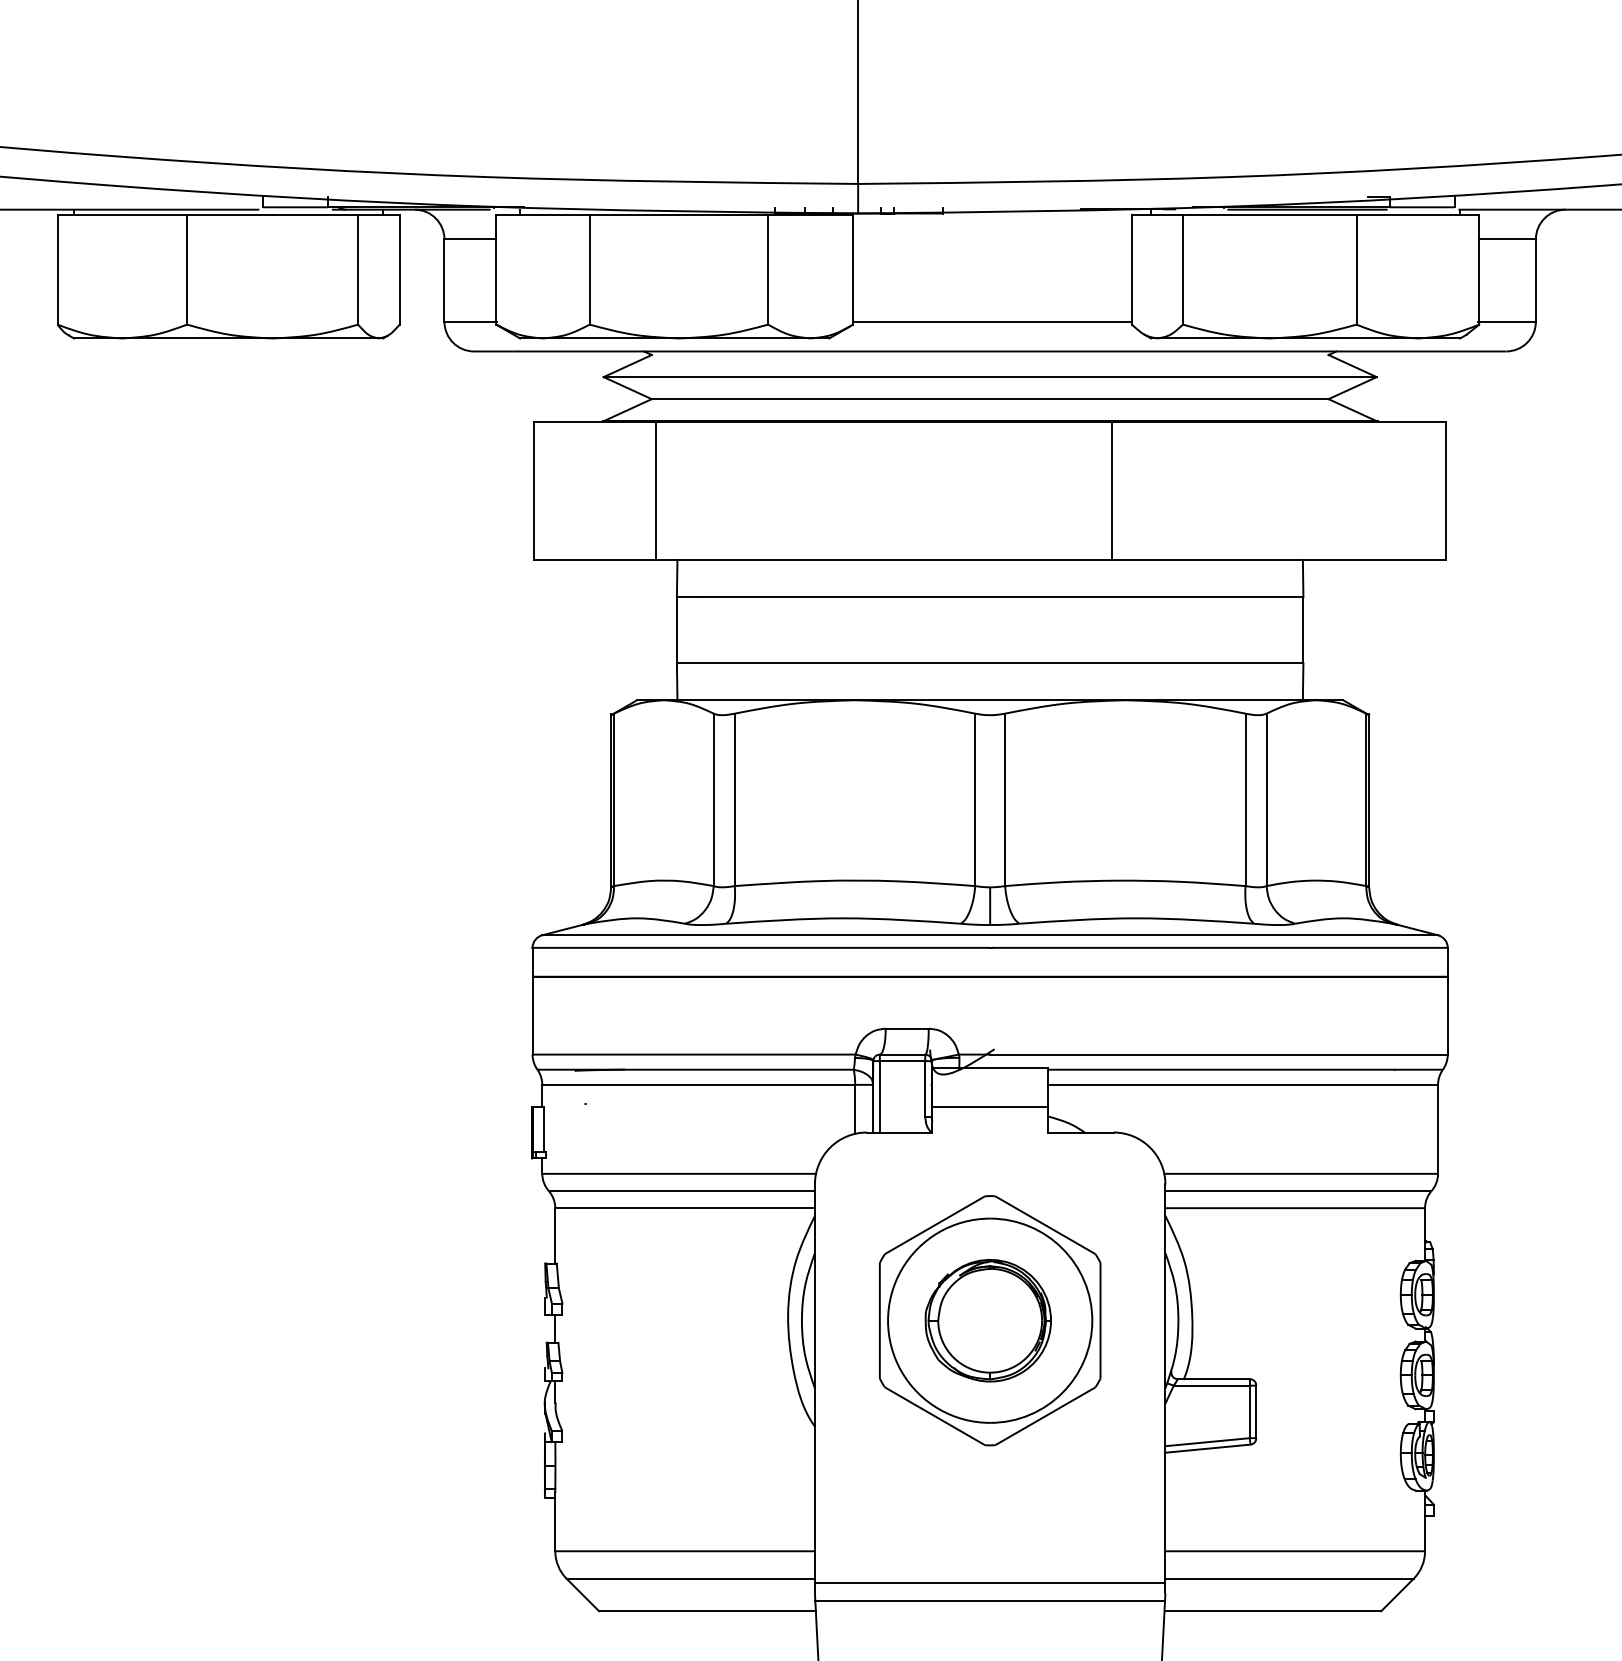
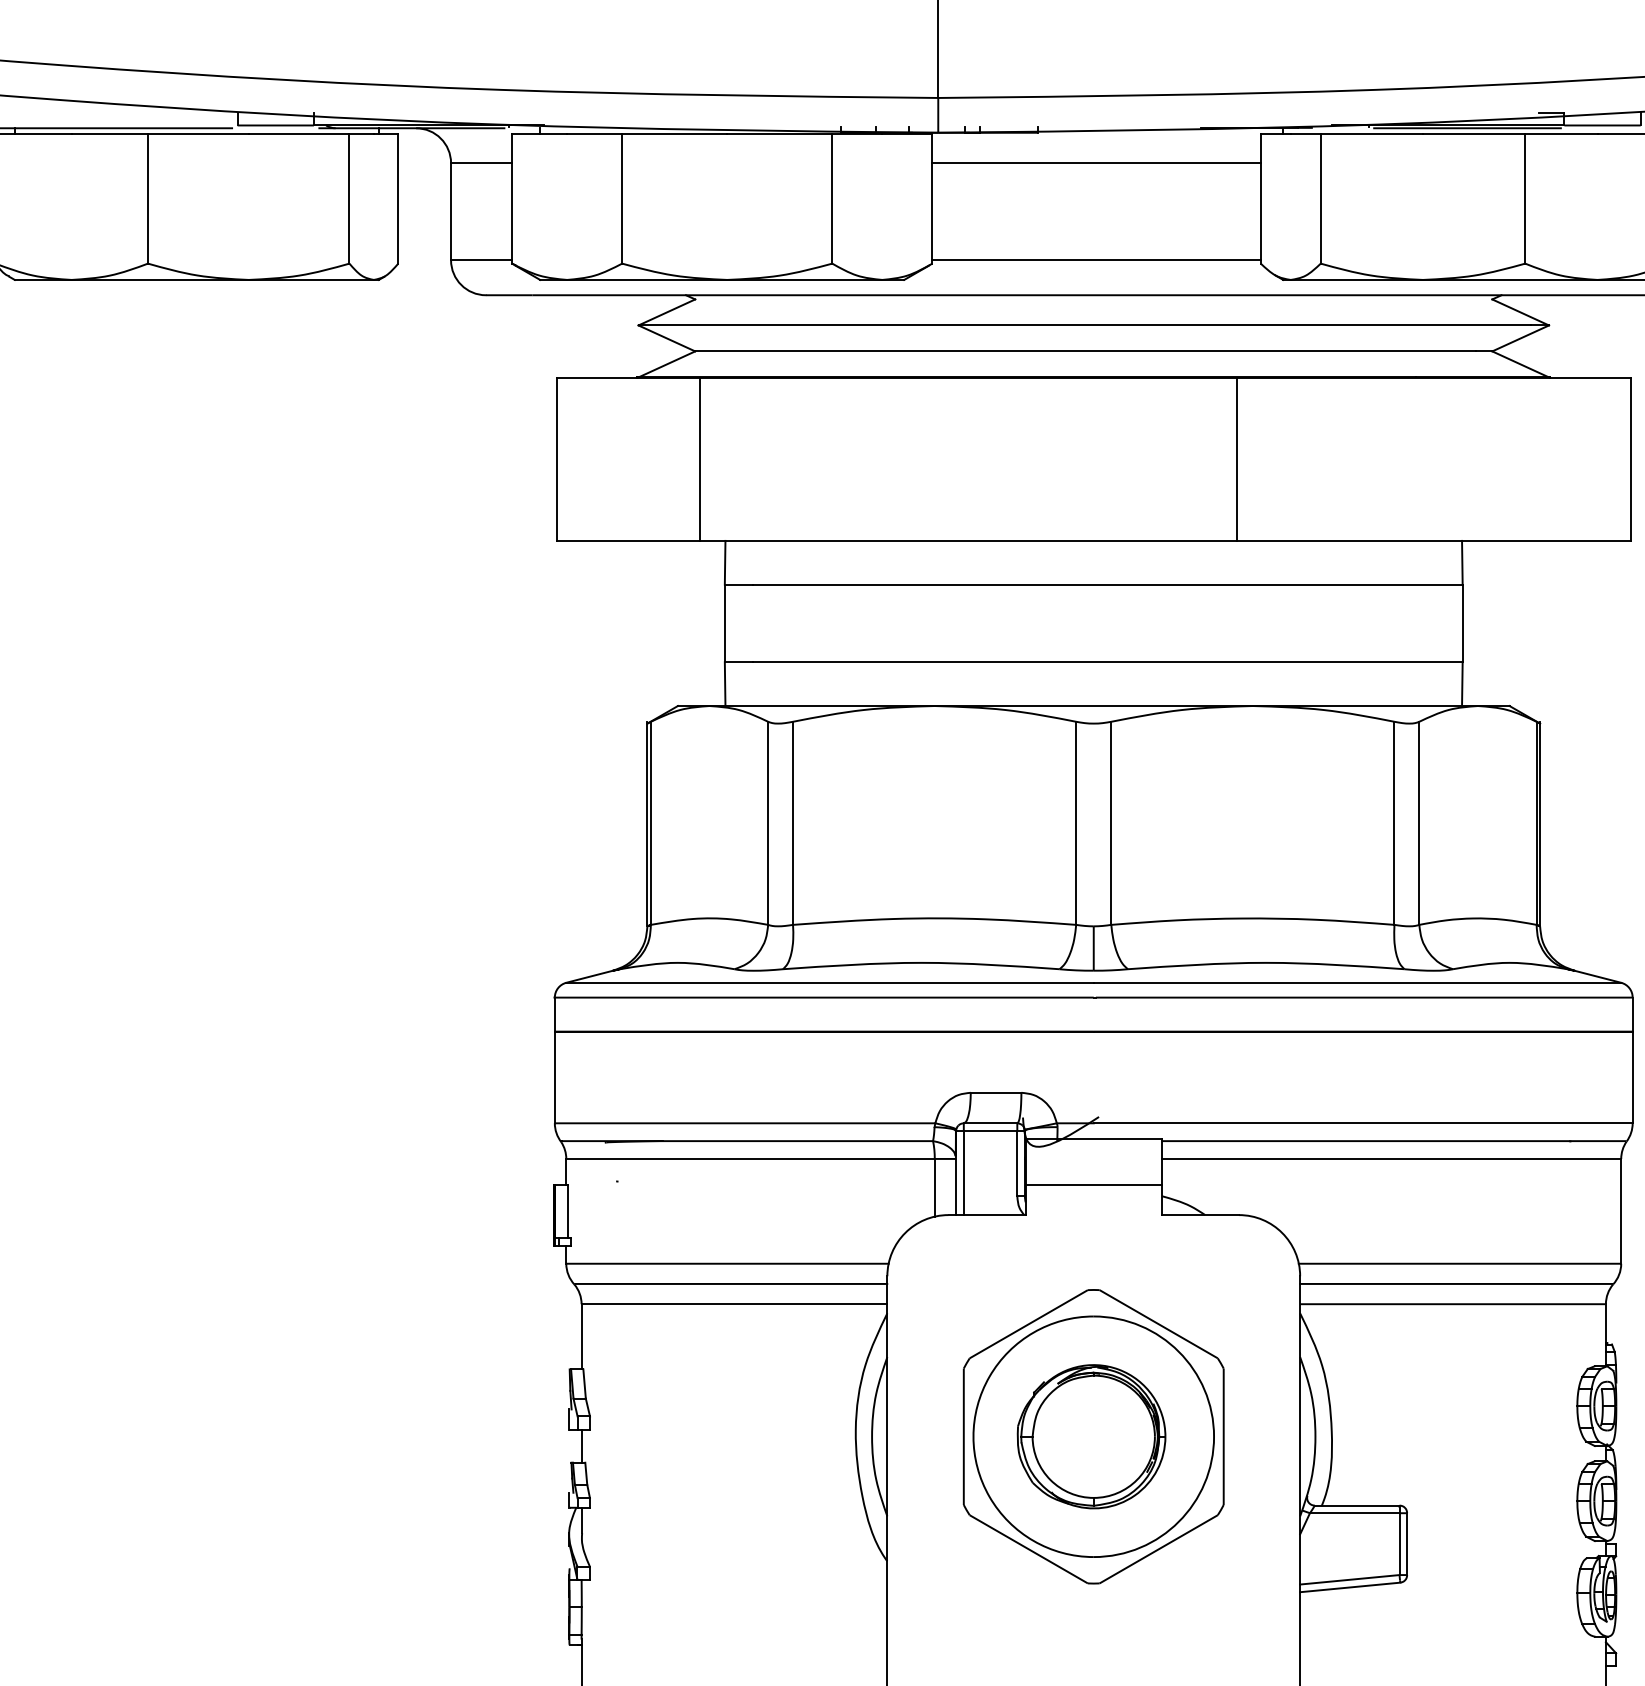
line: (992, 239) -> (1096, 163), added

